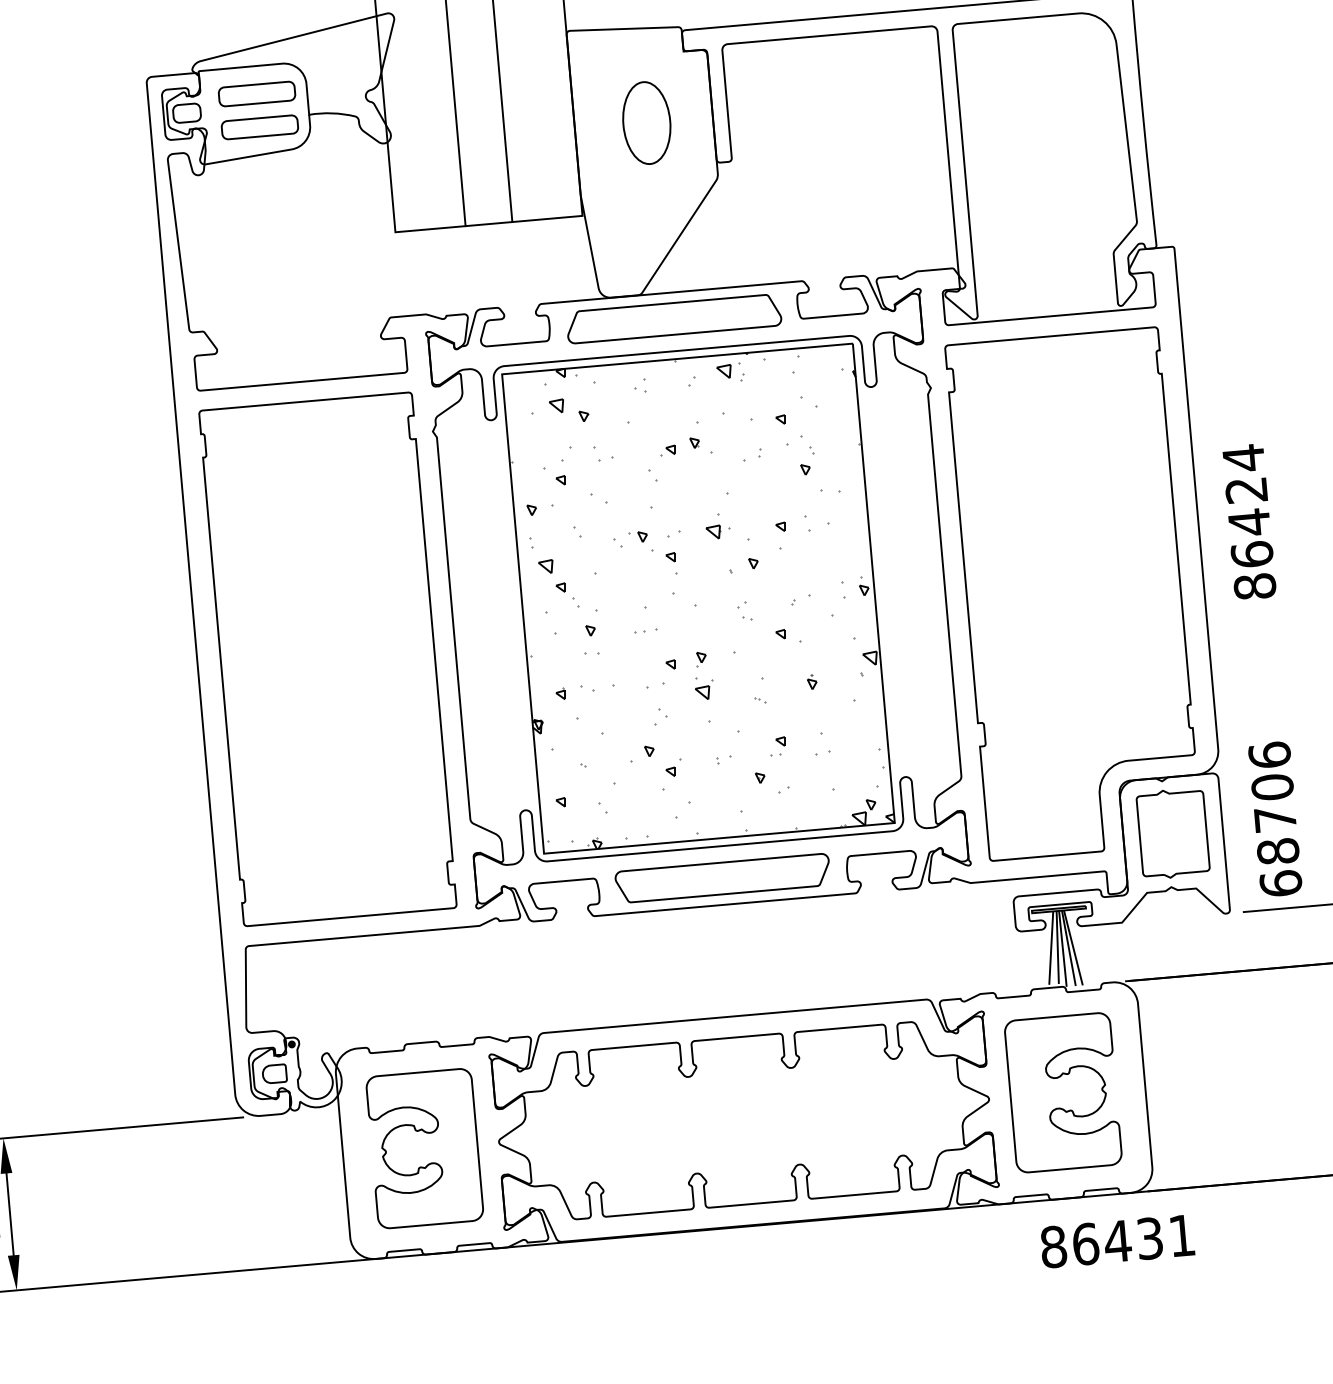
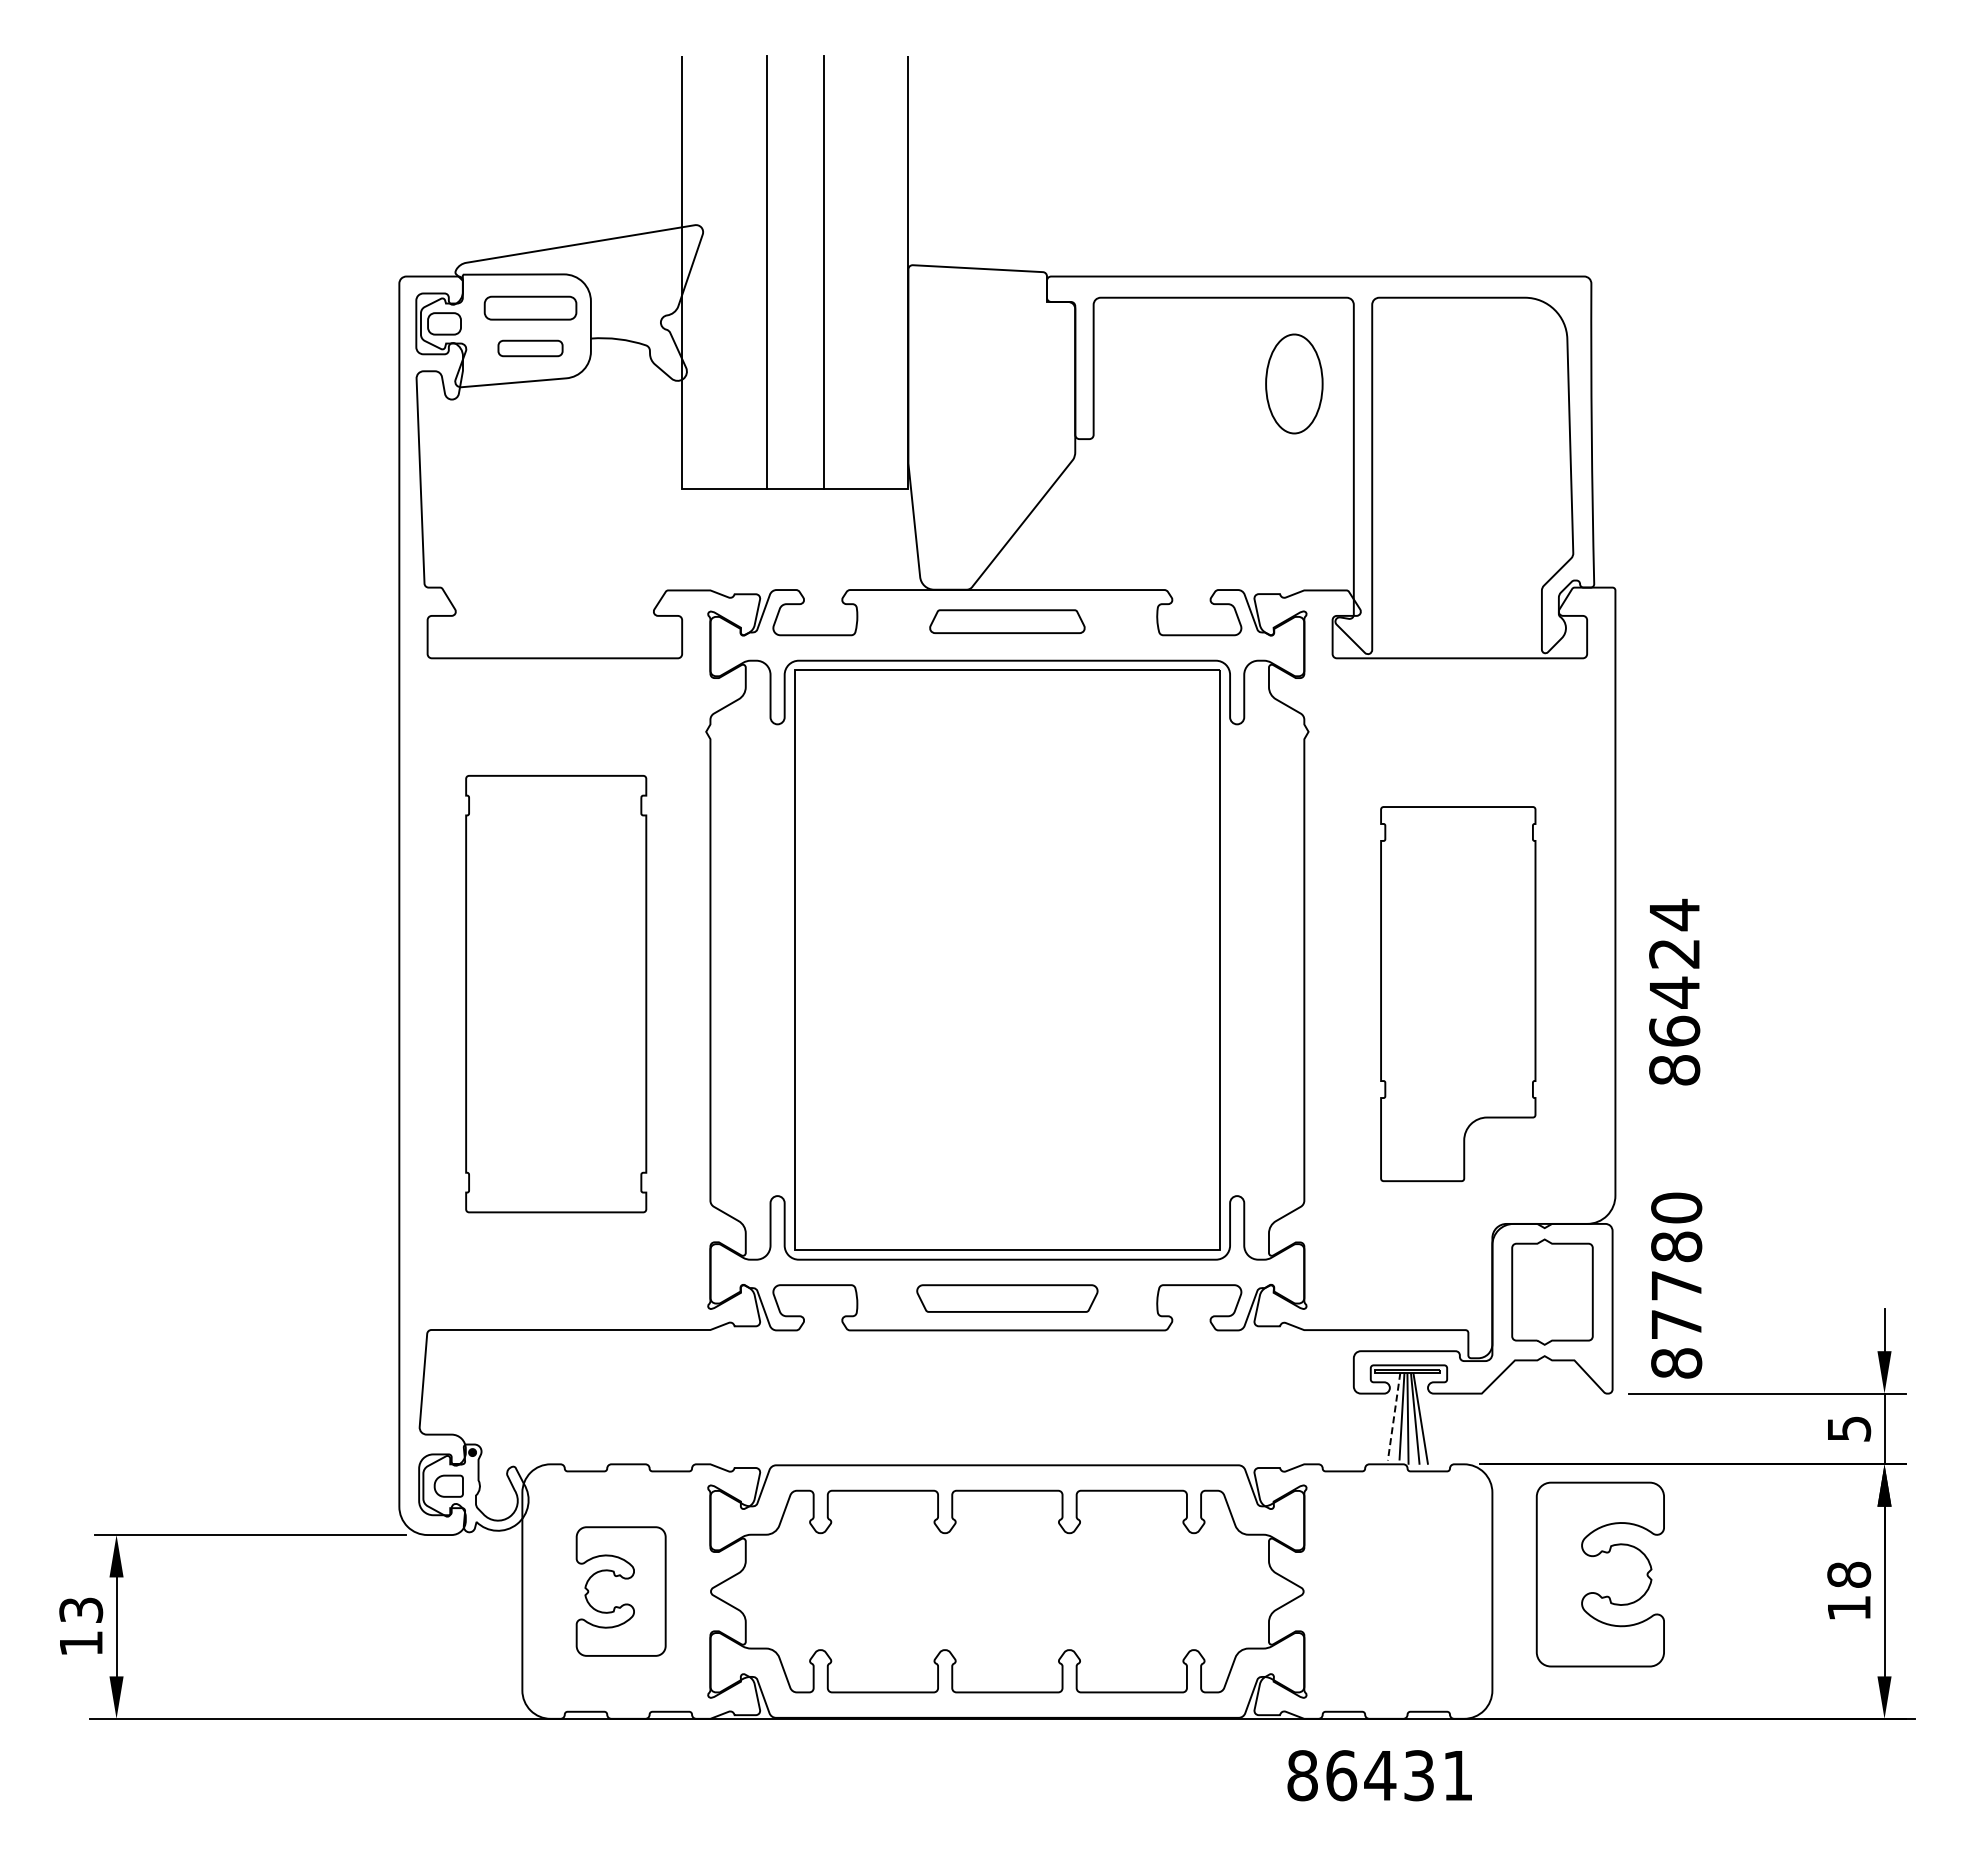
part: (646, 122) -> (1294, 383), moved
part: (259, 127) -> (530, 348), size x0.7
part: (674, 318) -> (1007, 621), size x0.6
text: (1249, 521) -> (1674, 991), moved
part: (1073, 593) -> (1457, 993), size x0.6
hatch: (698, 598) -> (1007, 960), removed
part: (327, 658) -> (555, 993), size x0.7
text: (1275, 819) -> (1676, 1285), 68706 -> 87780
part: (723, 878) -> (1007, 1298), size x0.7
line: (1051, 948) -> (1394, 1417), solid -> dashed
part: (1062, 1092) -> (1599, 1574), moved
part: (424, 1148) -> (620, 1591), size x0.7
text: (1117, 1241) -> (1379, 1775), moved

